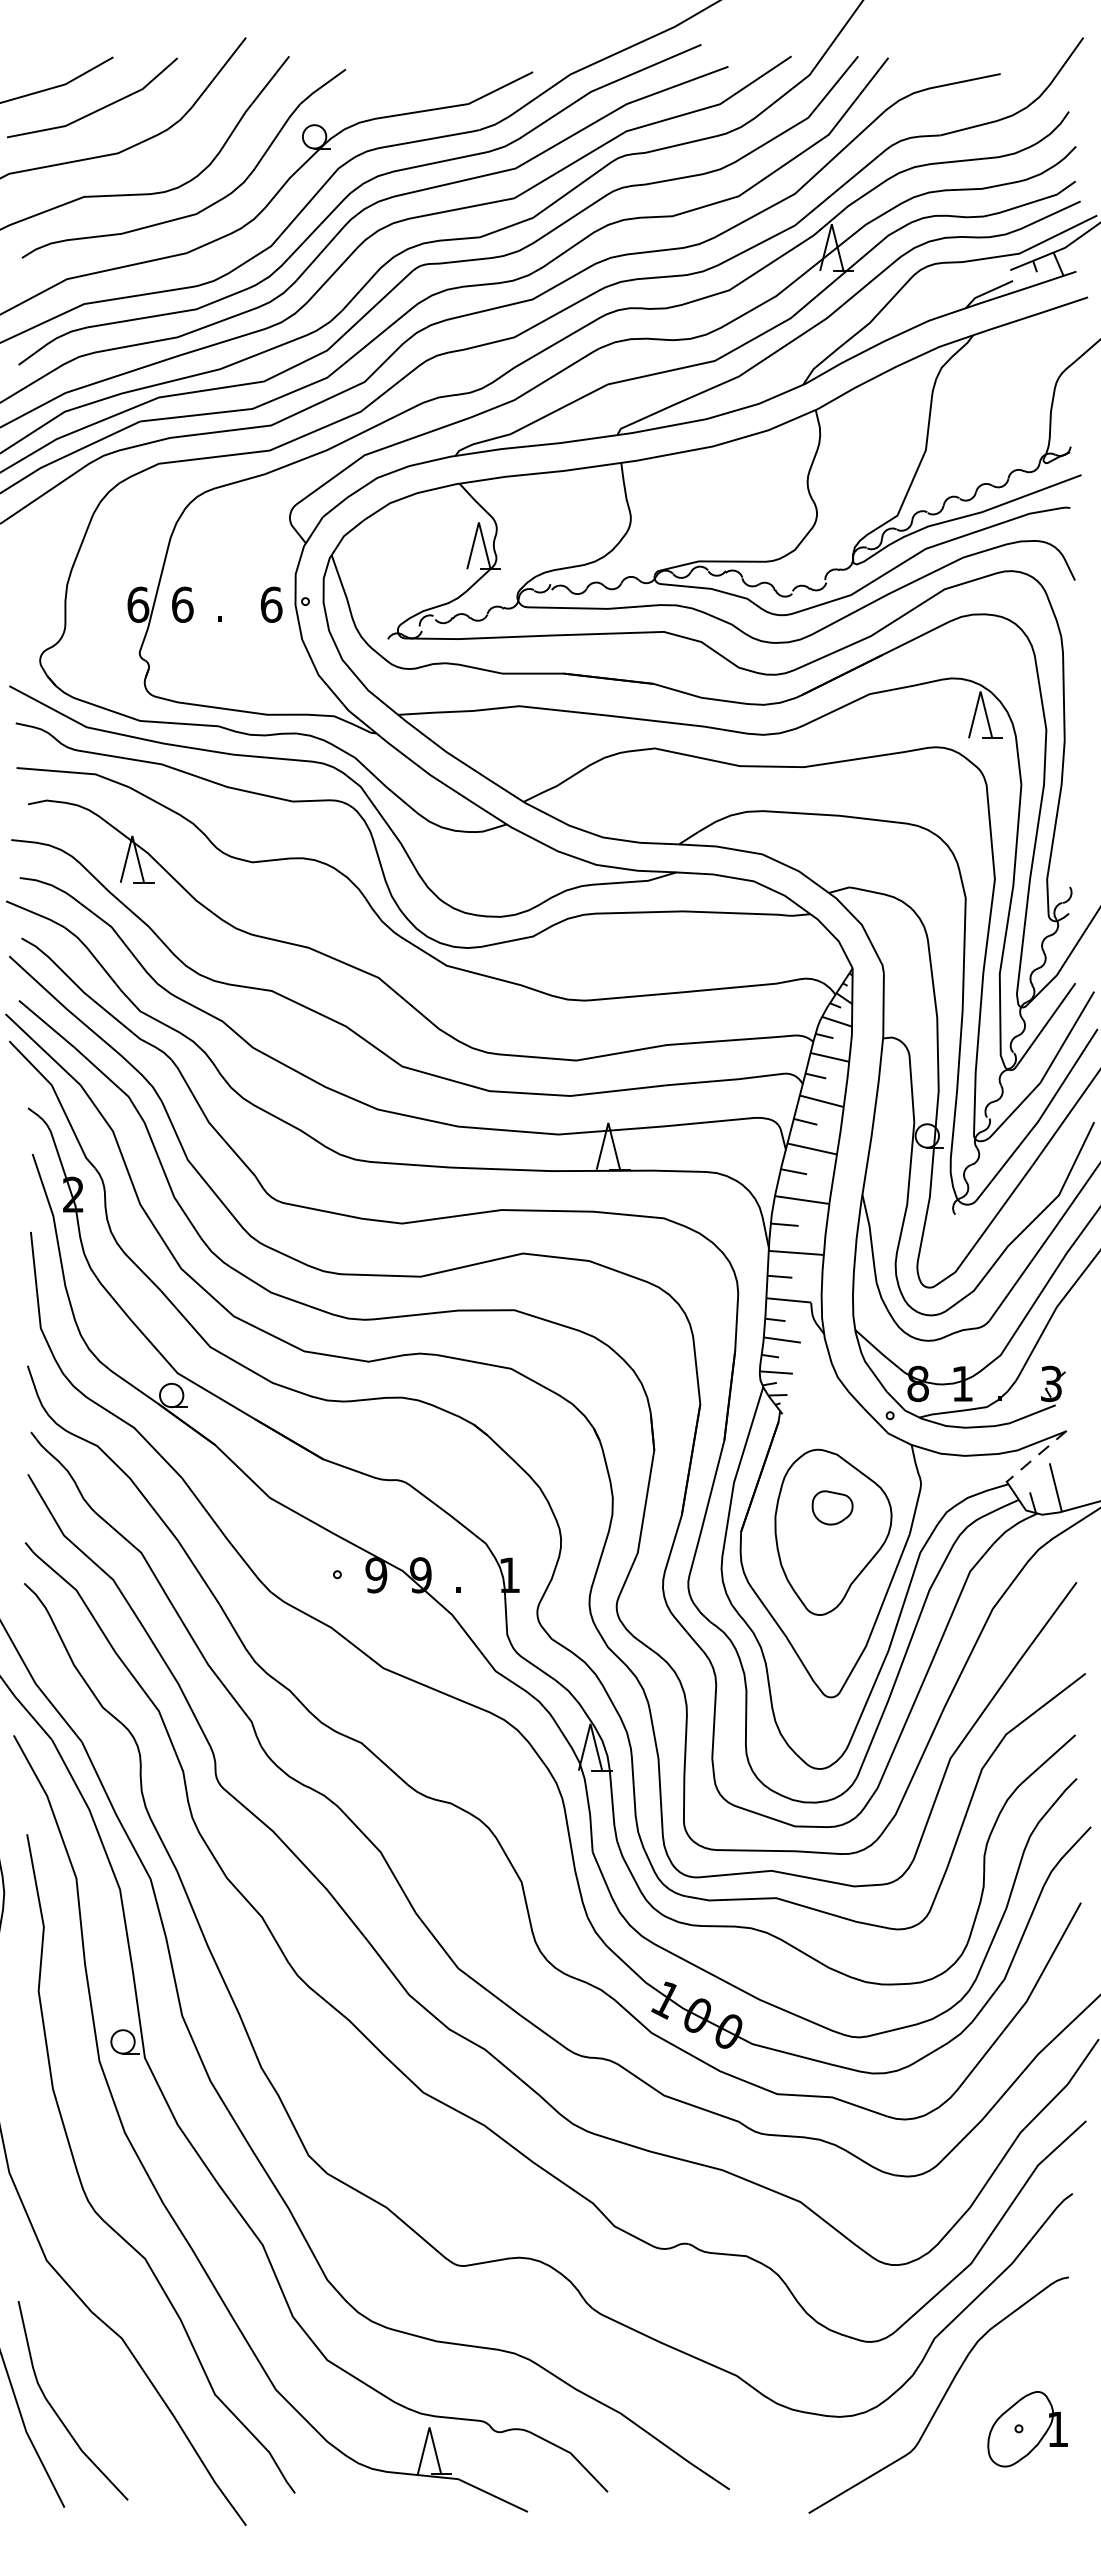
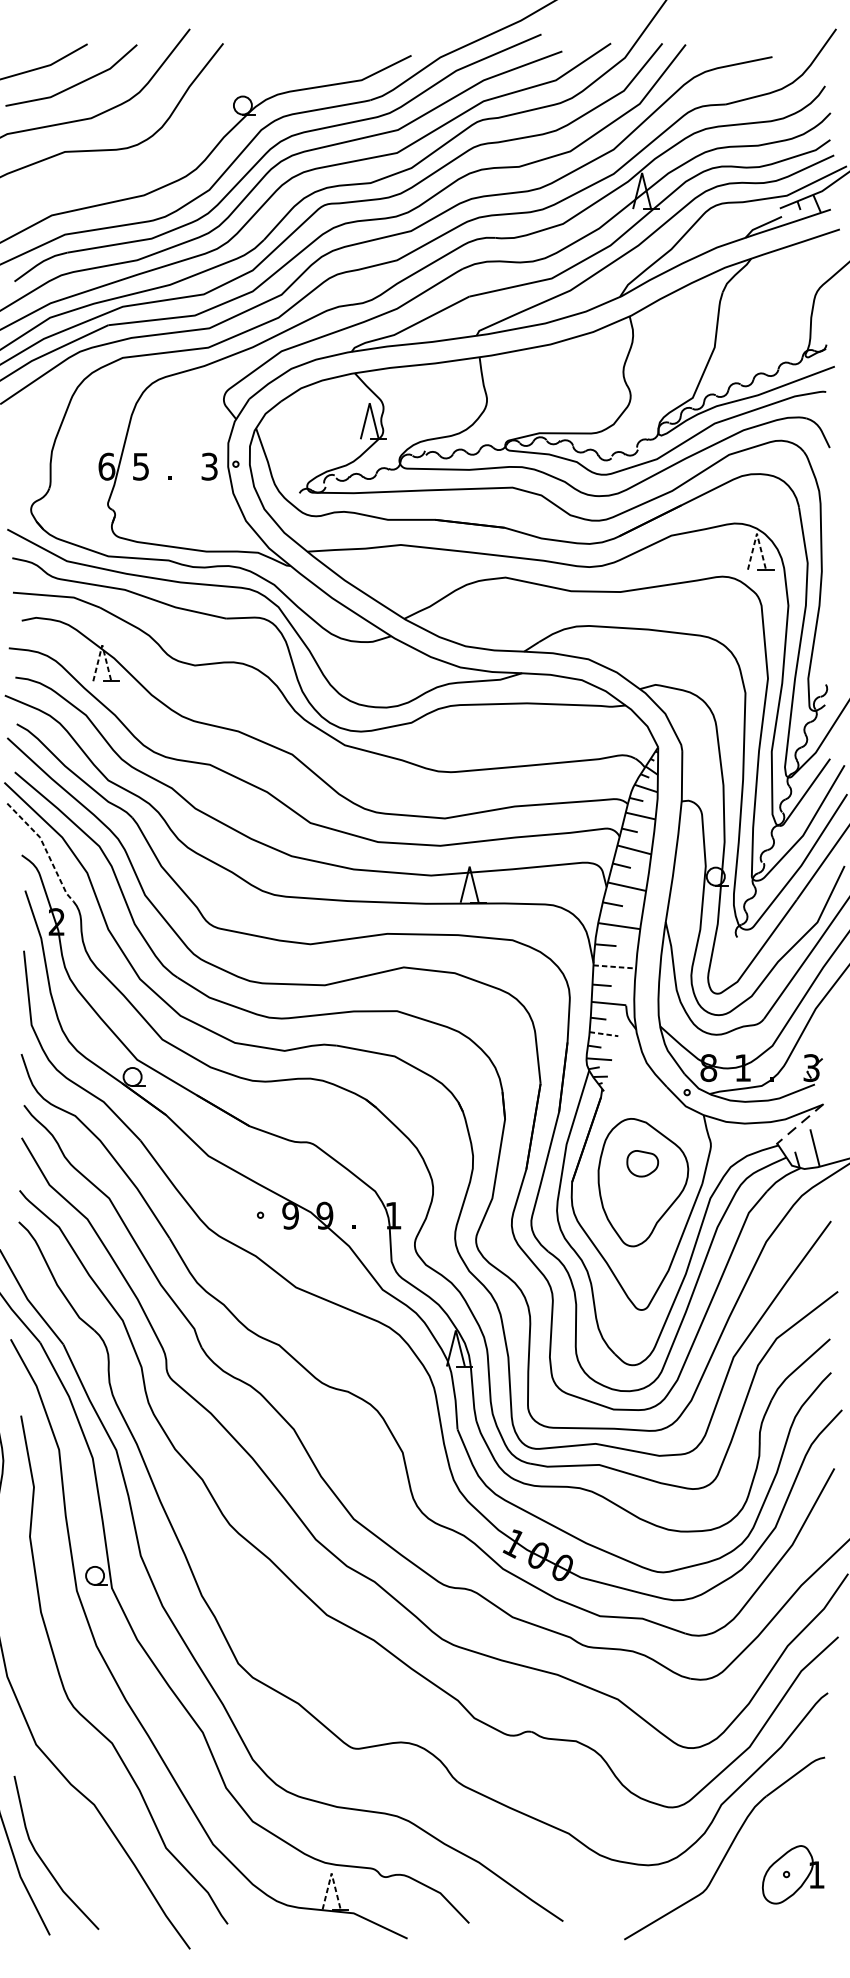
part: (210, 204) -> (162, 157), removed
text: (182, 604) -> (140, 466), 6 -> 5
text: (271, 604) -> (209, 466), 6 -> 3
line: (980, 691) -> (756, 533), solid -> dashed
line: (132, 836) -> (102, 645), solid -> dashed
line: (58, 1100) -> (45, 849), solid -> dashed
line: (796, 1252) -> (614, 966), solid -> dashed
line: (782, 1340) -> (604, 1034), solid -> dashed
line: (429, 2427) -> (331, 1873), solid -> dashed

